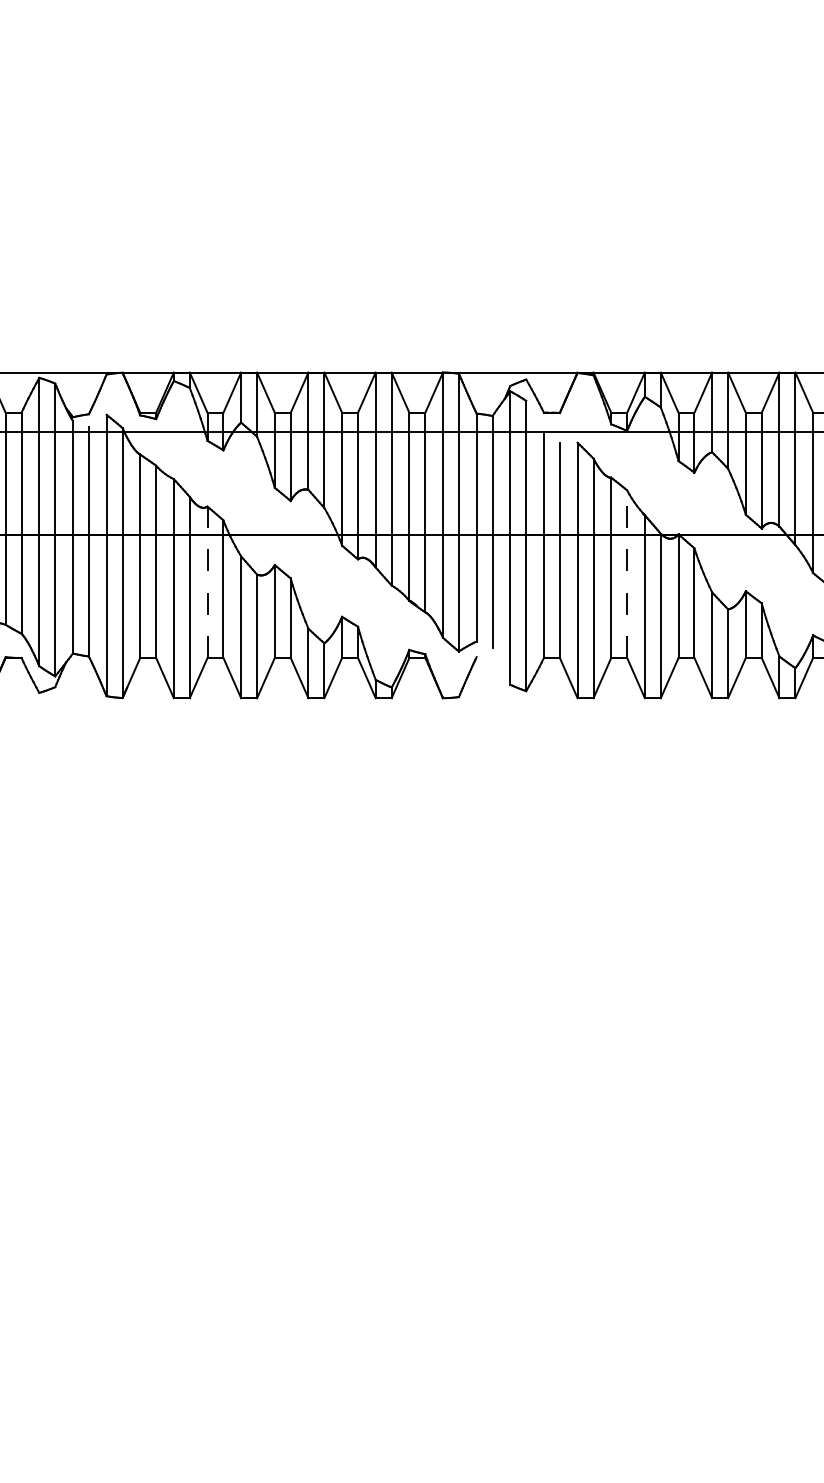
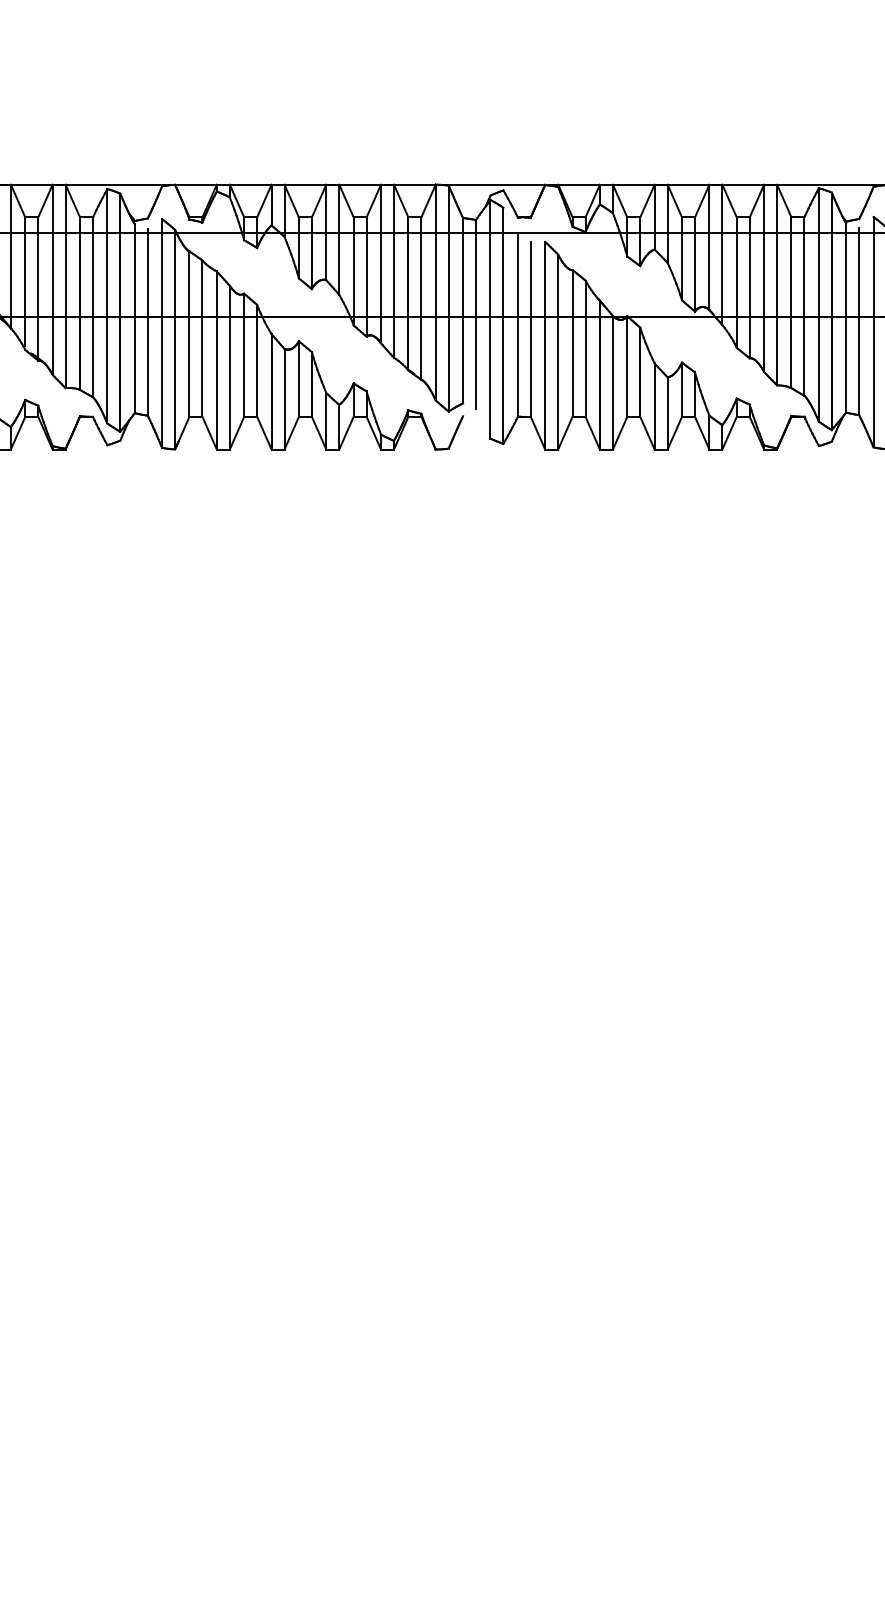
line: (627, 573) -> (585, 348), dashed -> solid
line: (207, 582) -> (244, 355), dashed -> solid

